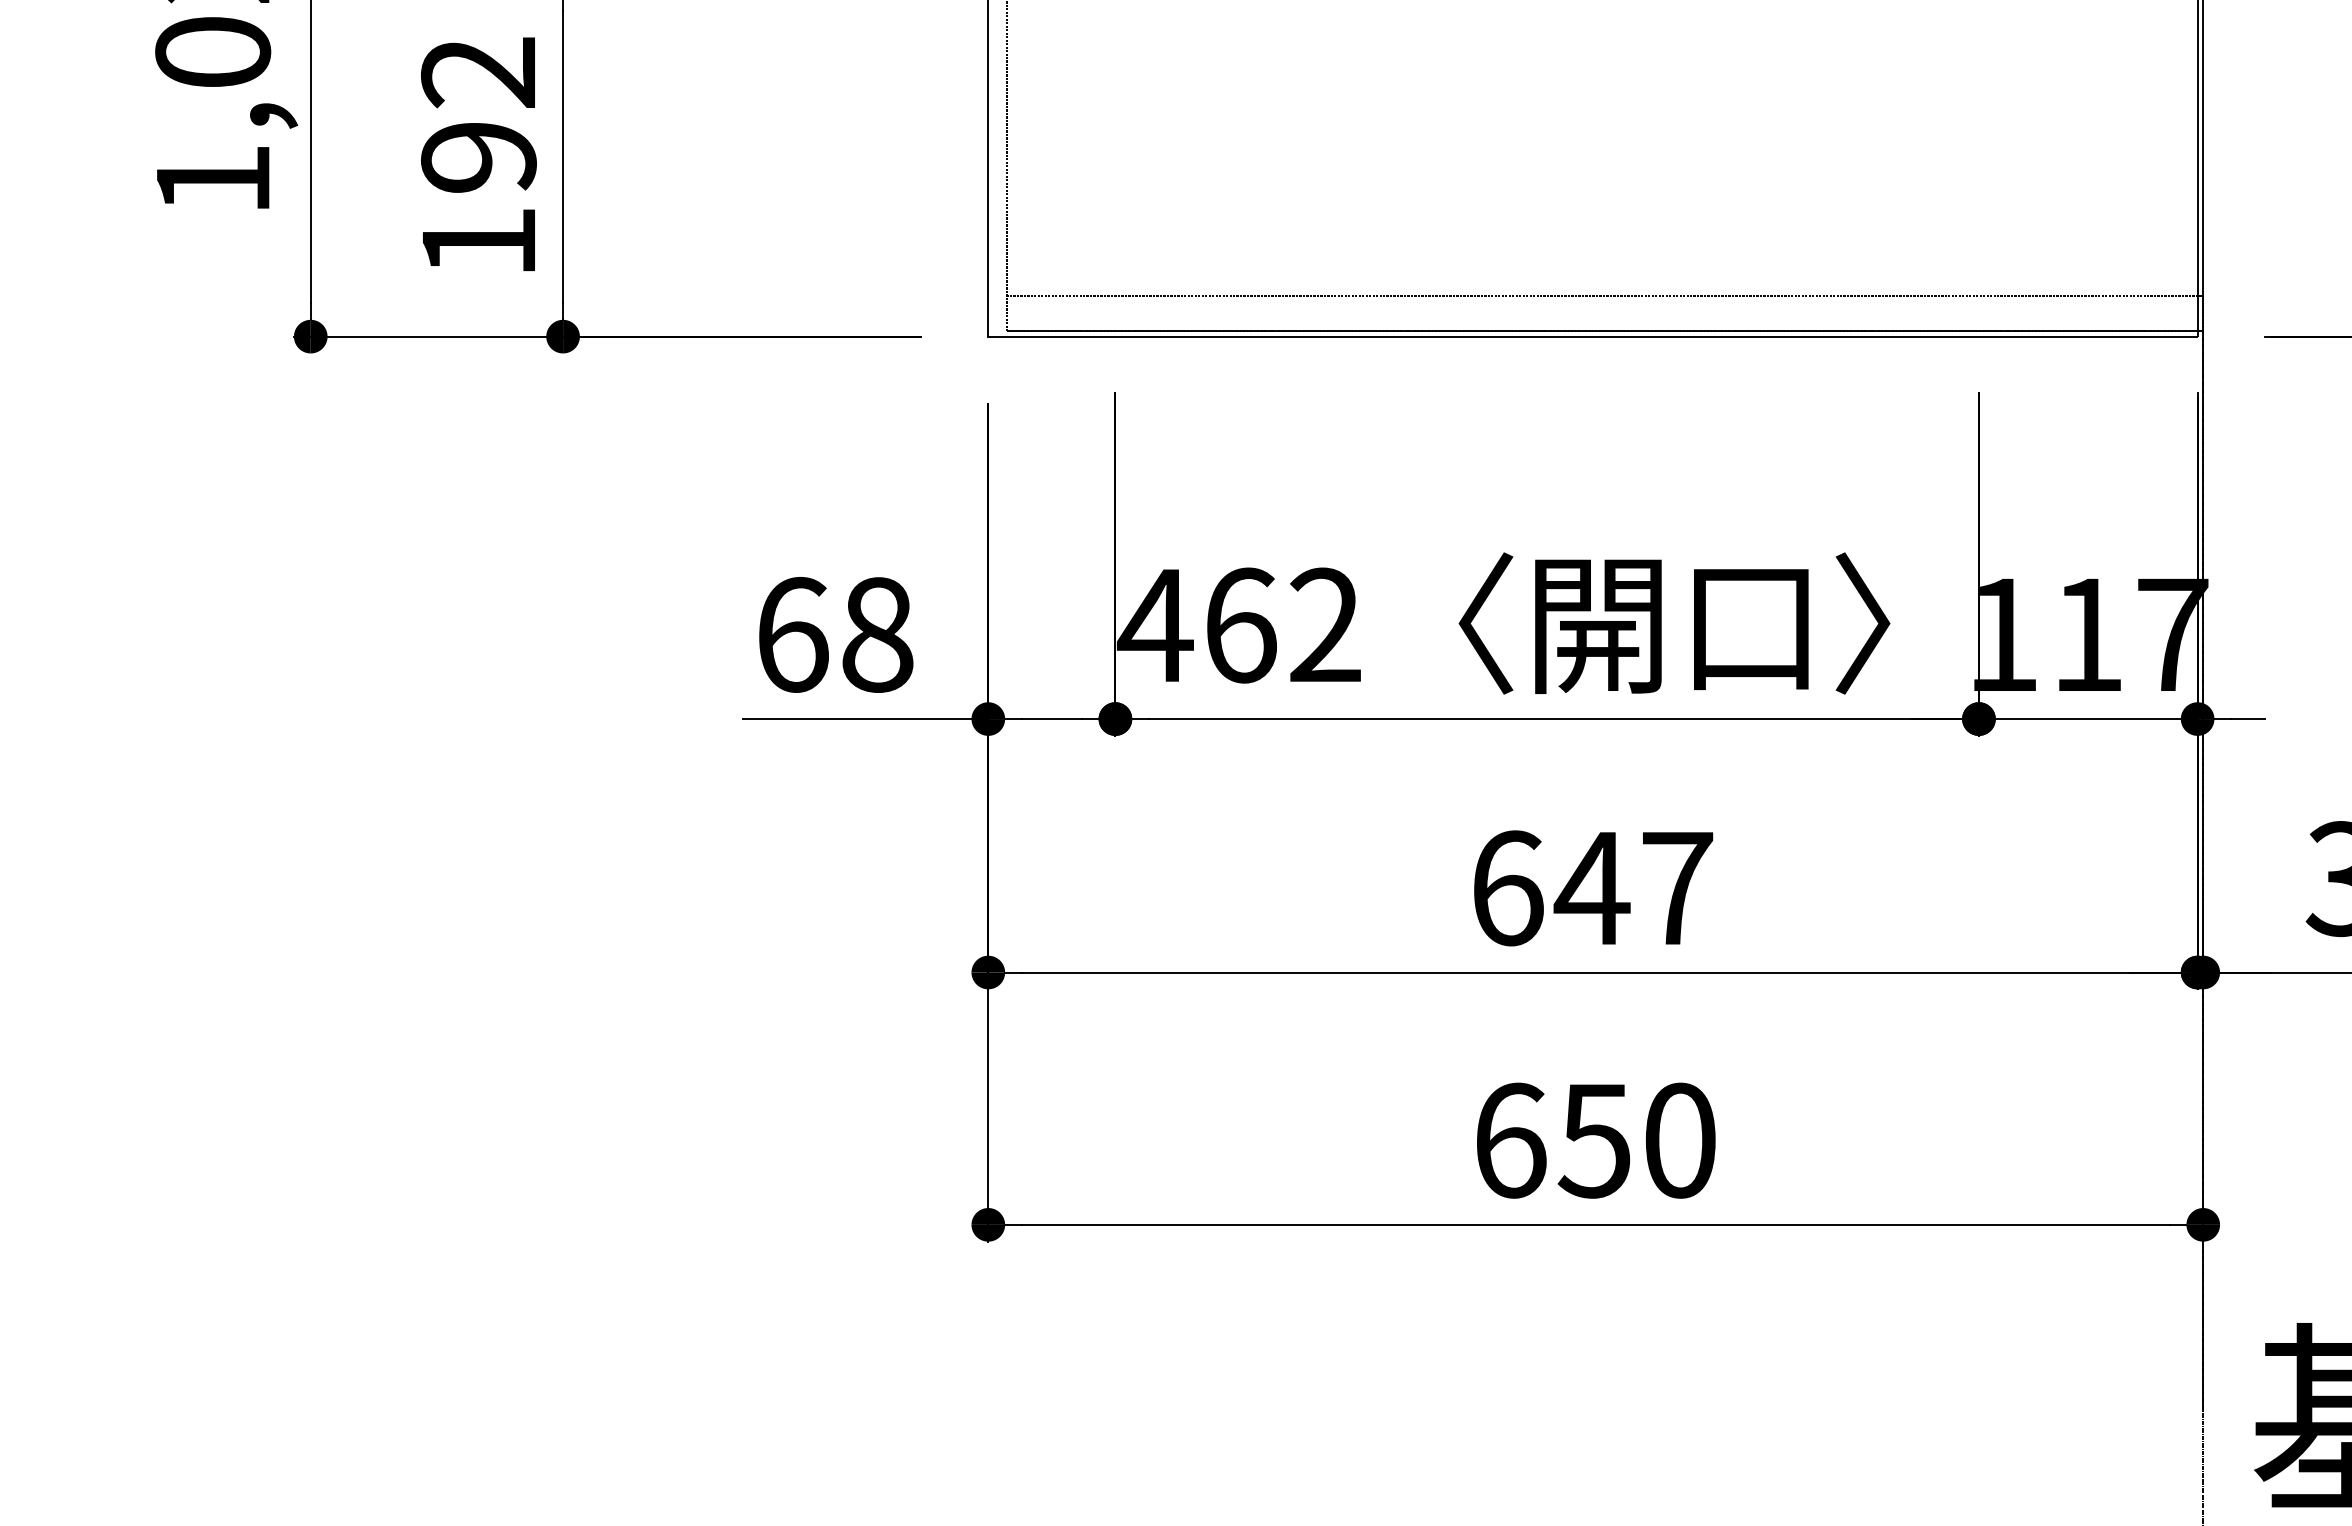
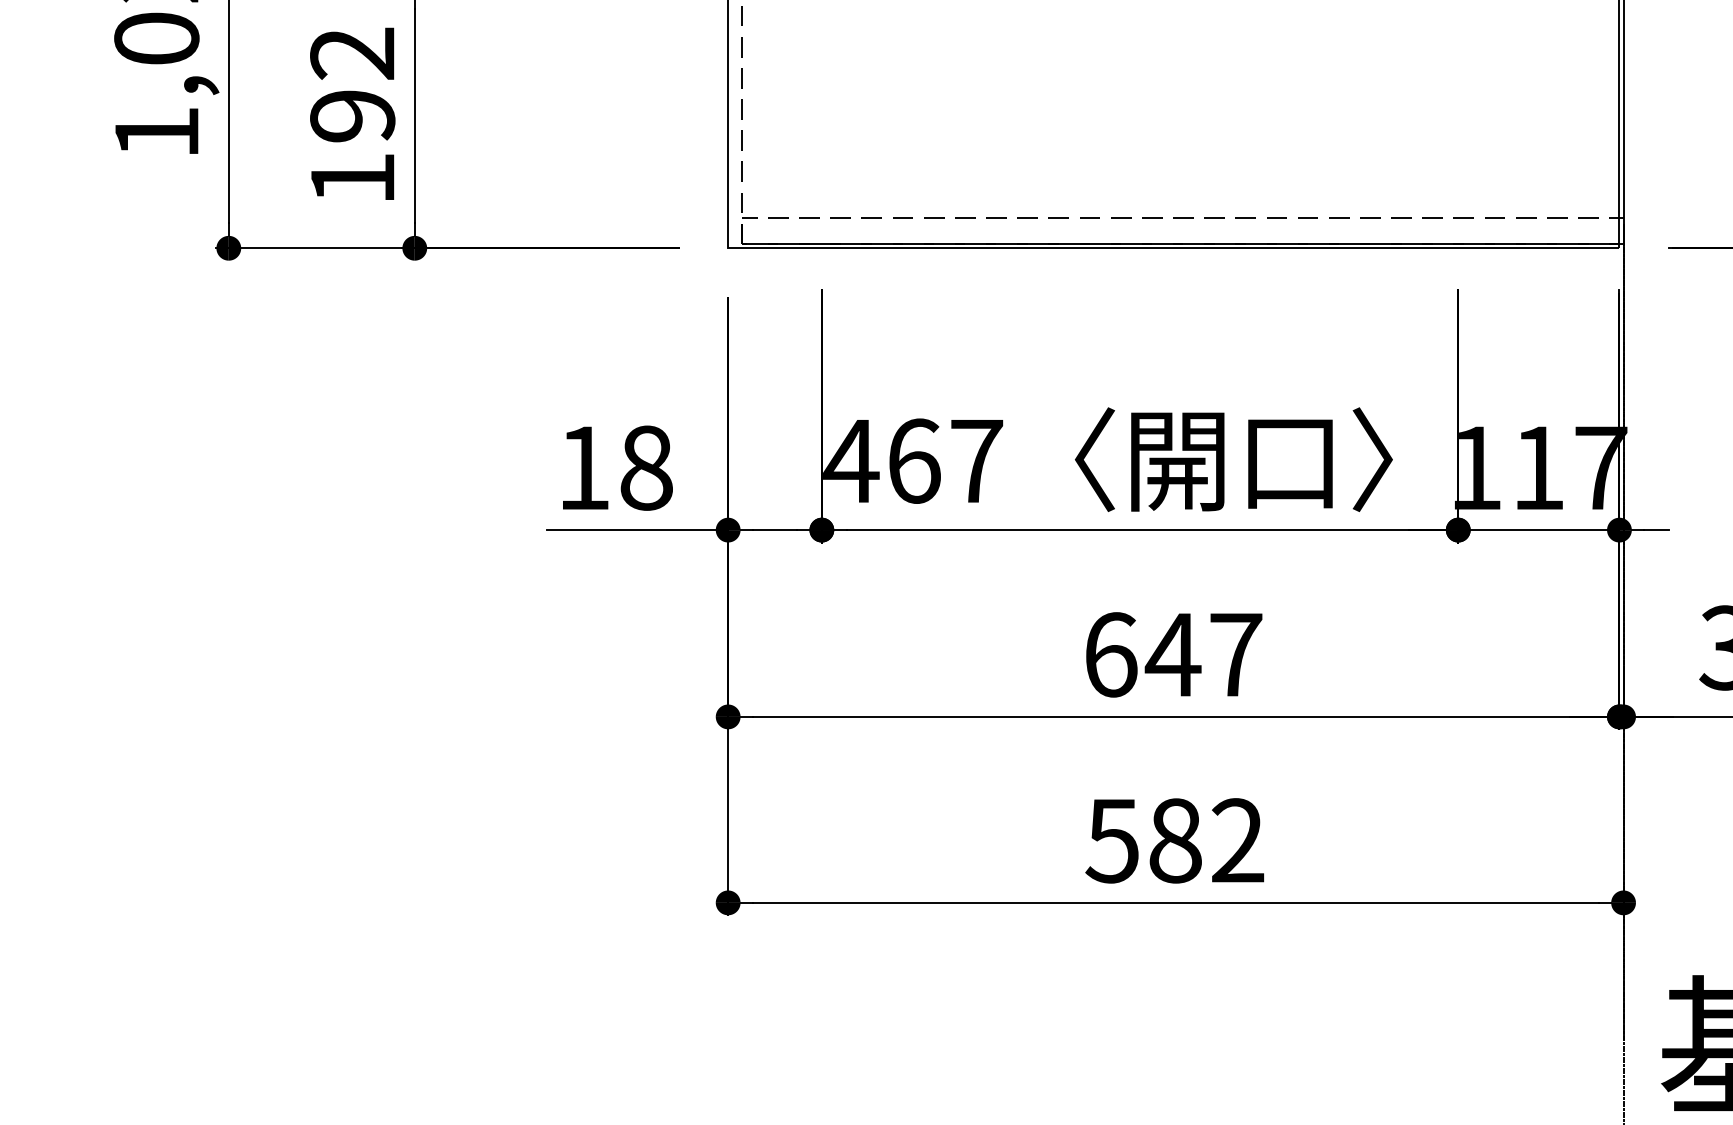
text: (1325, 624) -> (976, 460), 462 -> 467
text: (793, 634) -> (584, 467), 68 -> 18
text: (1593, 1140) -> (1174, 840), 650 -> 582

